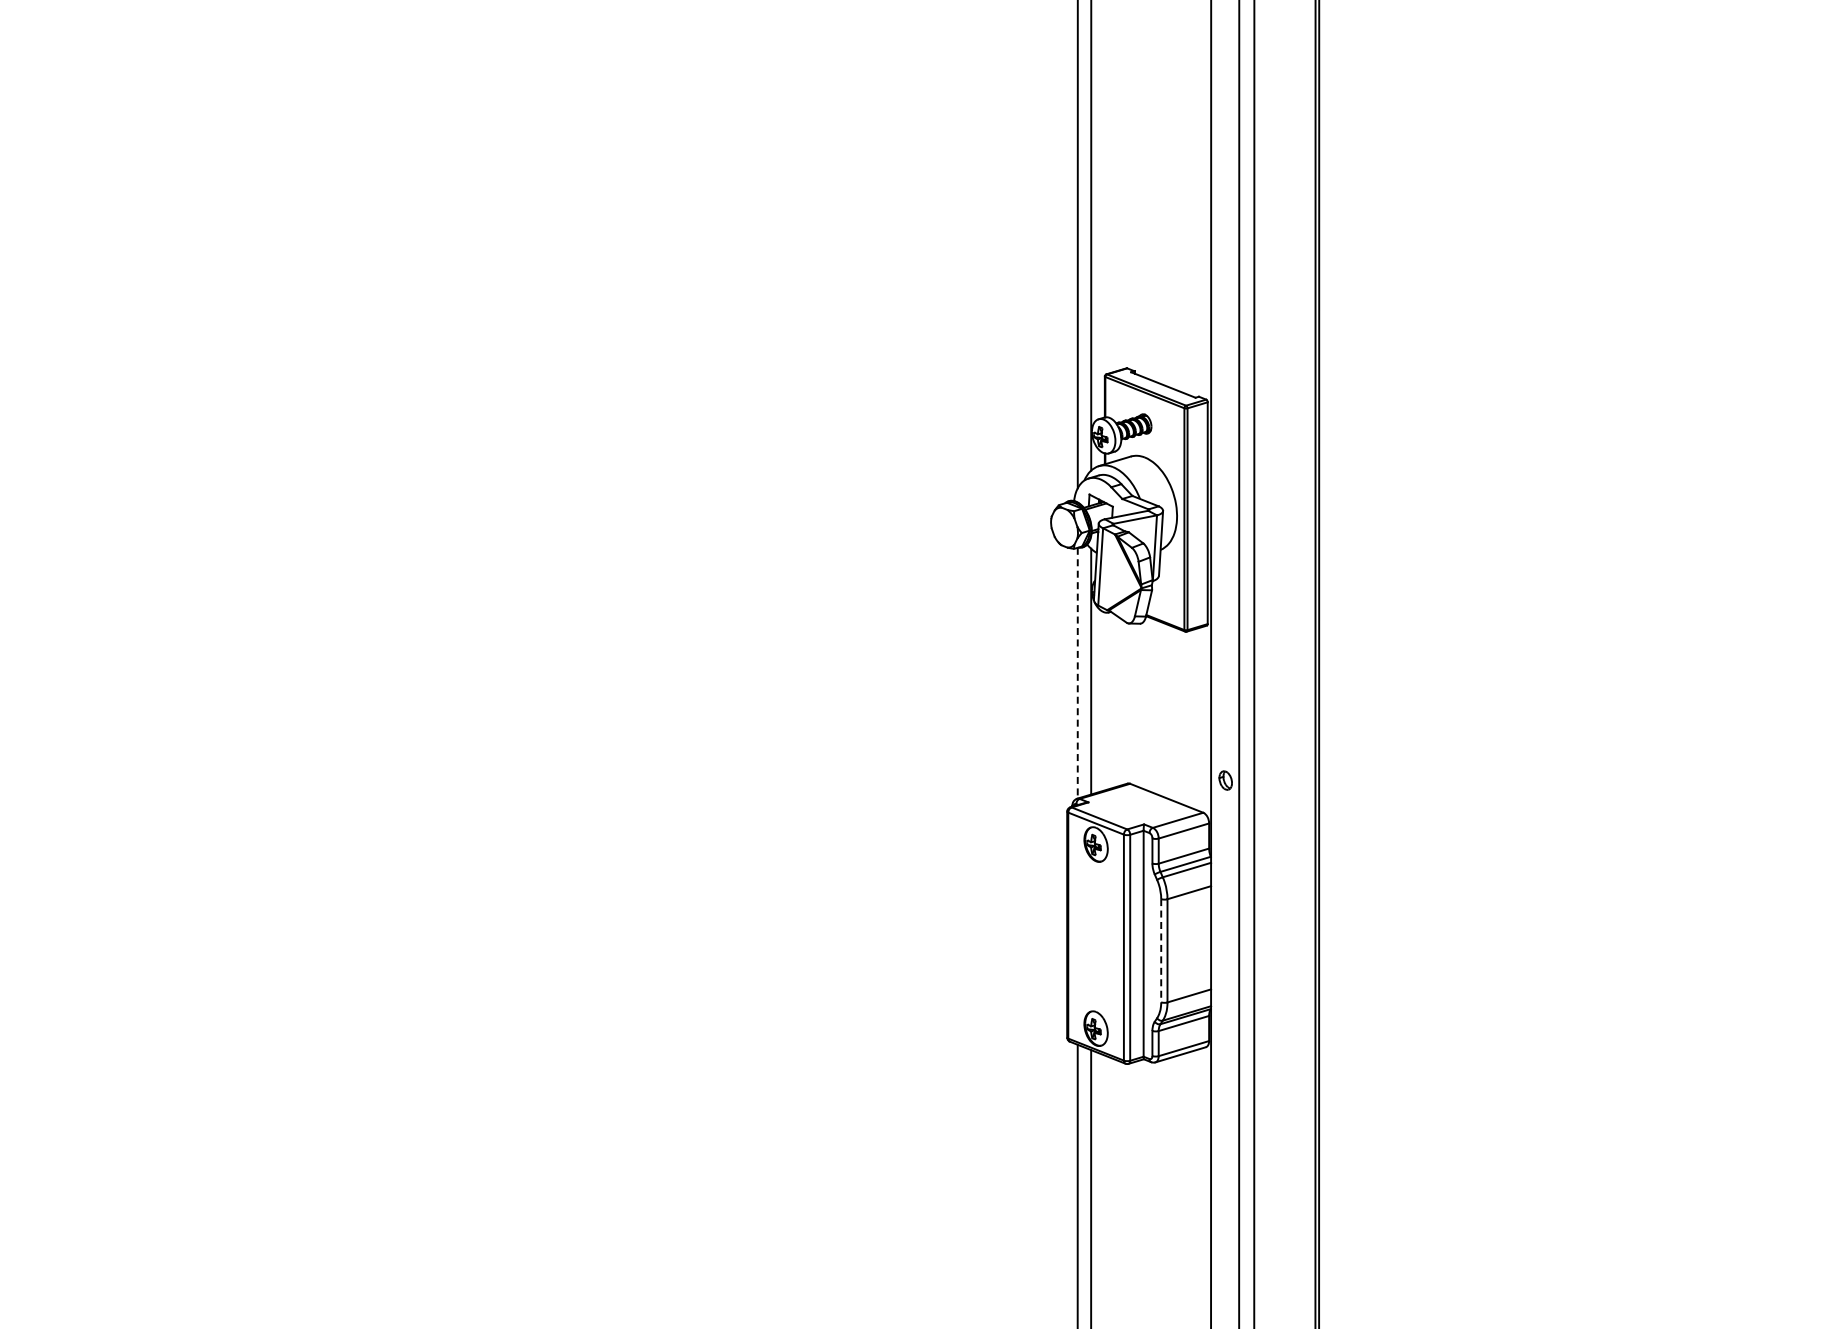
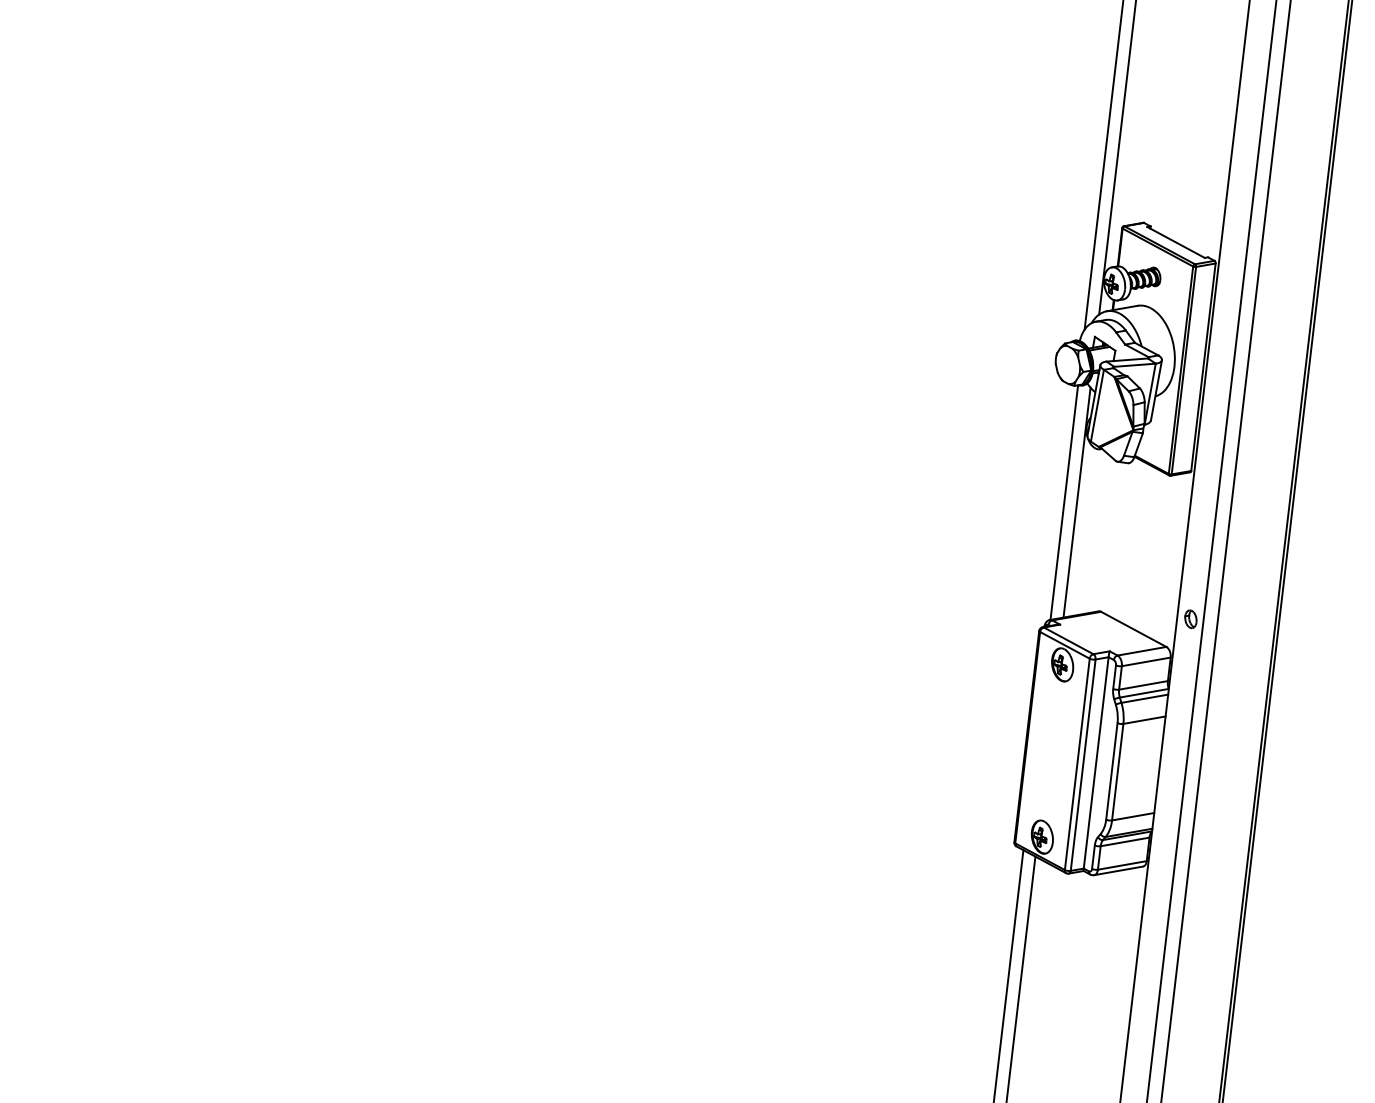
line: (1077, 673) -> (1064, 502), dashed -> solid
line: (1161, 950) -> (1112, 771), dashed -> solid

